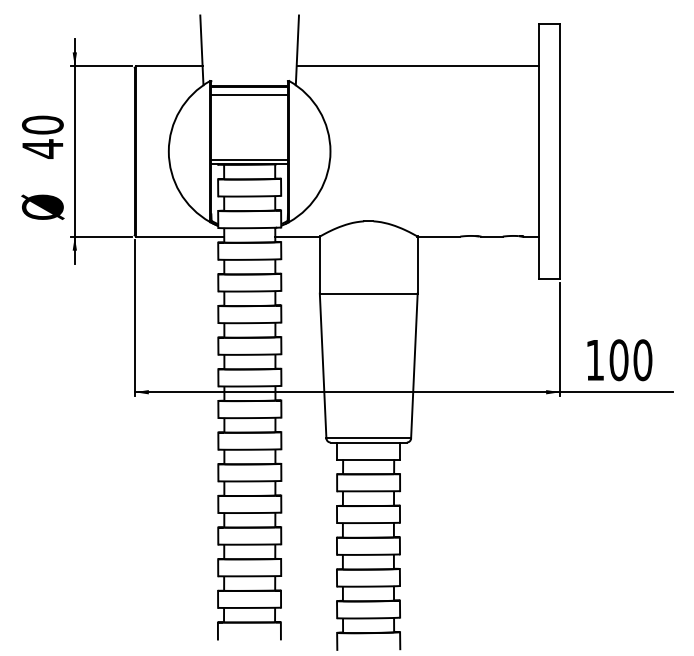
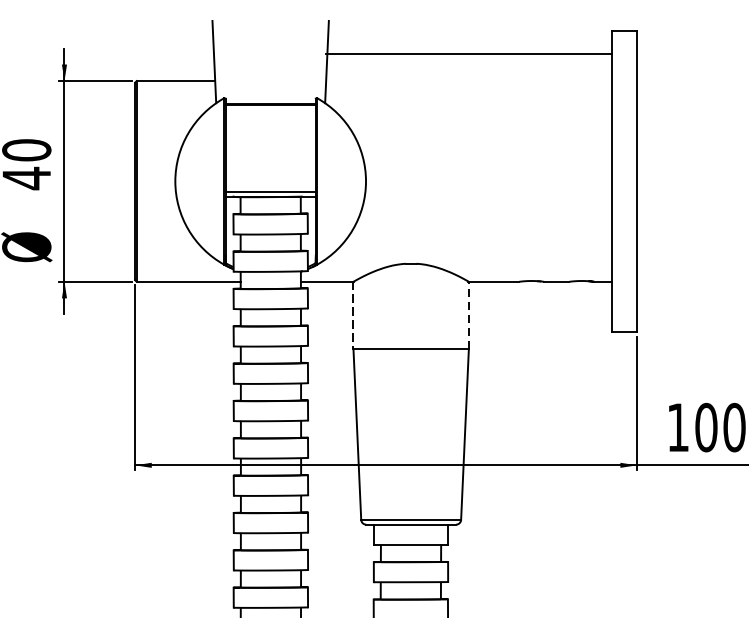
line: (417, 66) -> (468, 54), moved
line: (249, 95) -> (270, 115), removed
line: (319, 264) -> (353, 314), solid -> dashed
line: (417, 264) -> (468, 314), solid -> dashed

